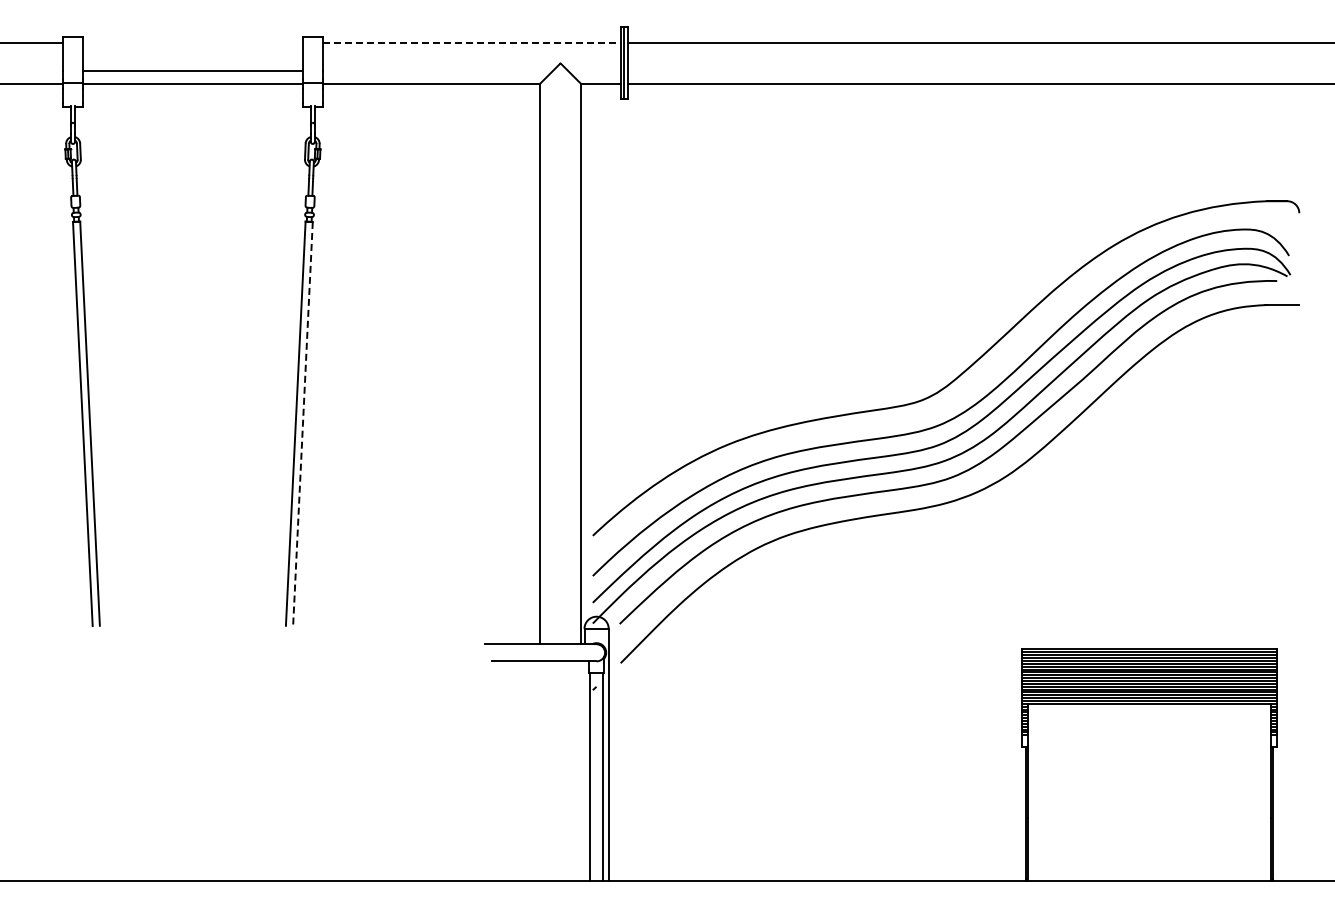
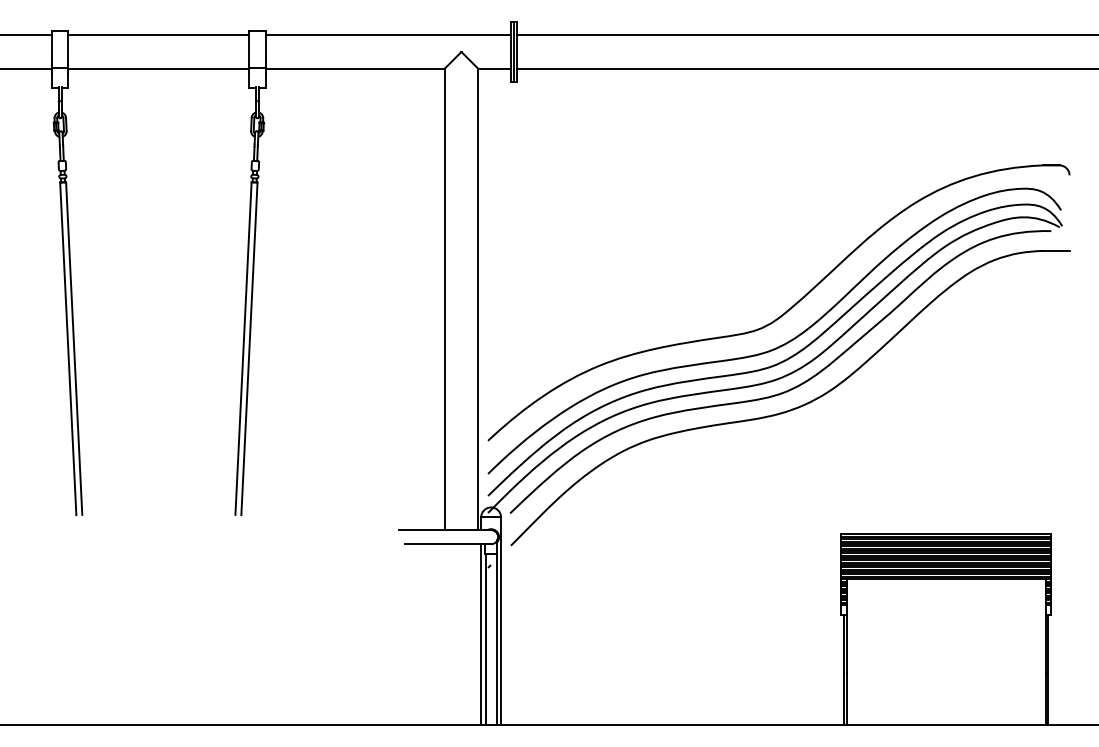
line: (472, 43) -> (388, 35), dashed -> solid
line: (192, 71) -> (158, 35), moved
line: (302, 424) -> (249, 349), dashed -> solid
line: (584, 770) -> (481, 634), added

